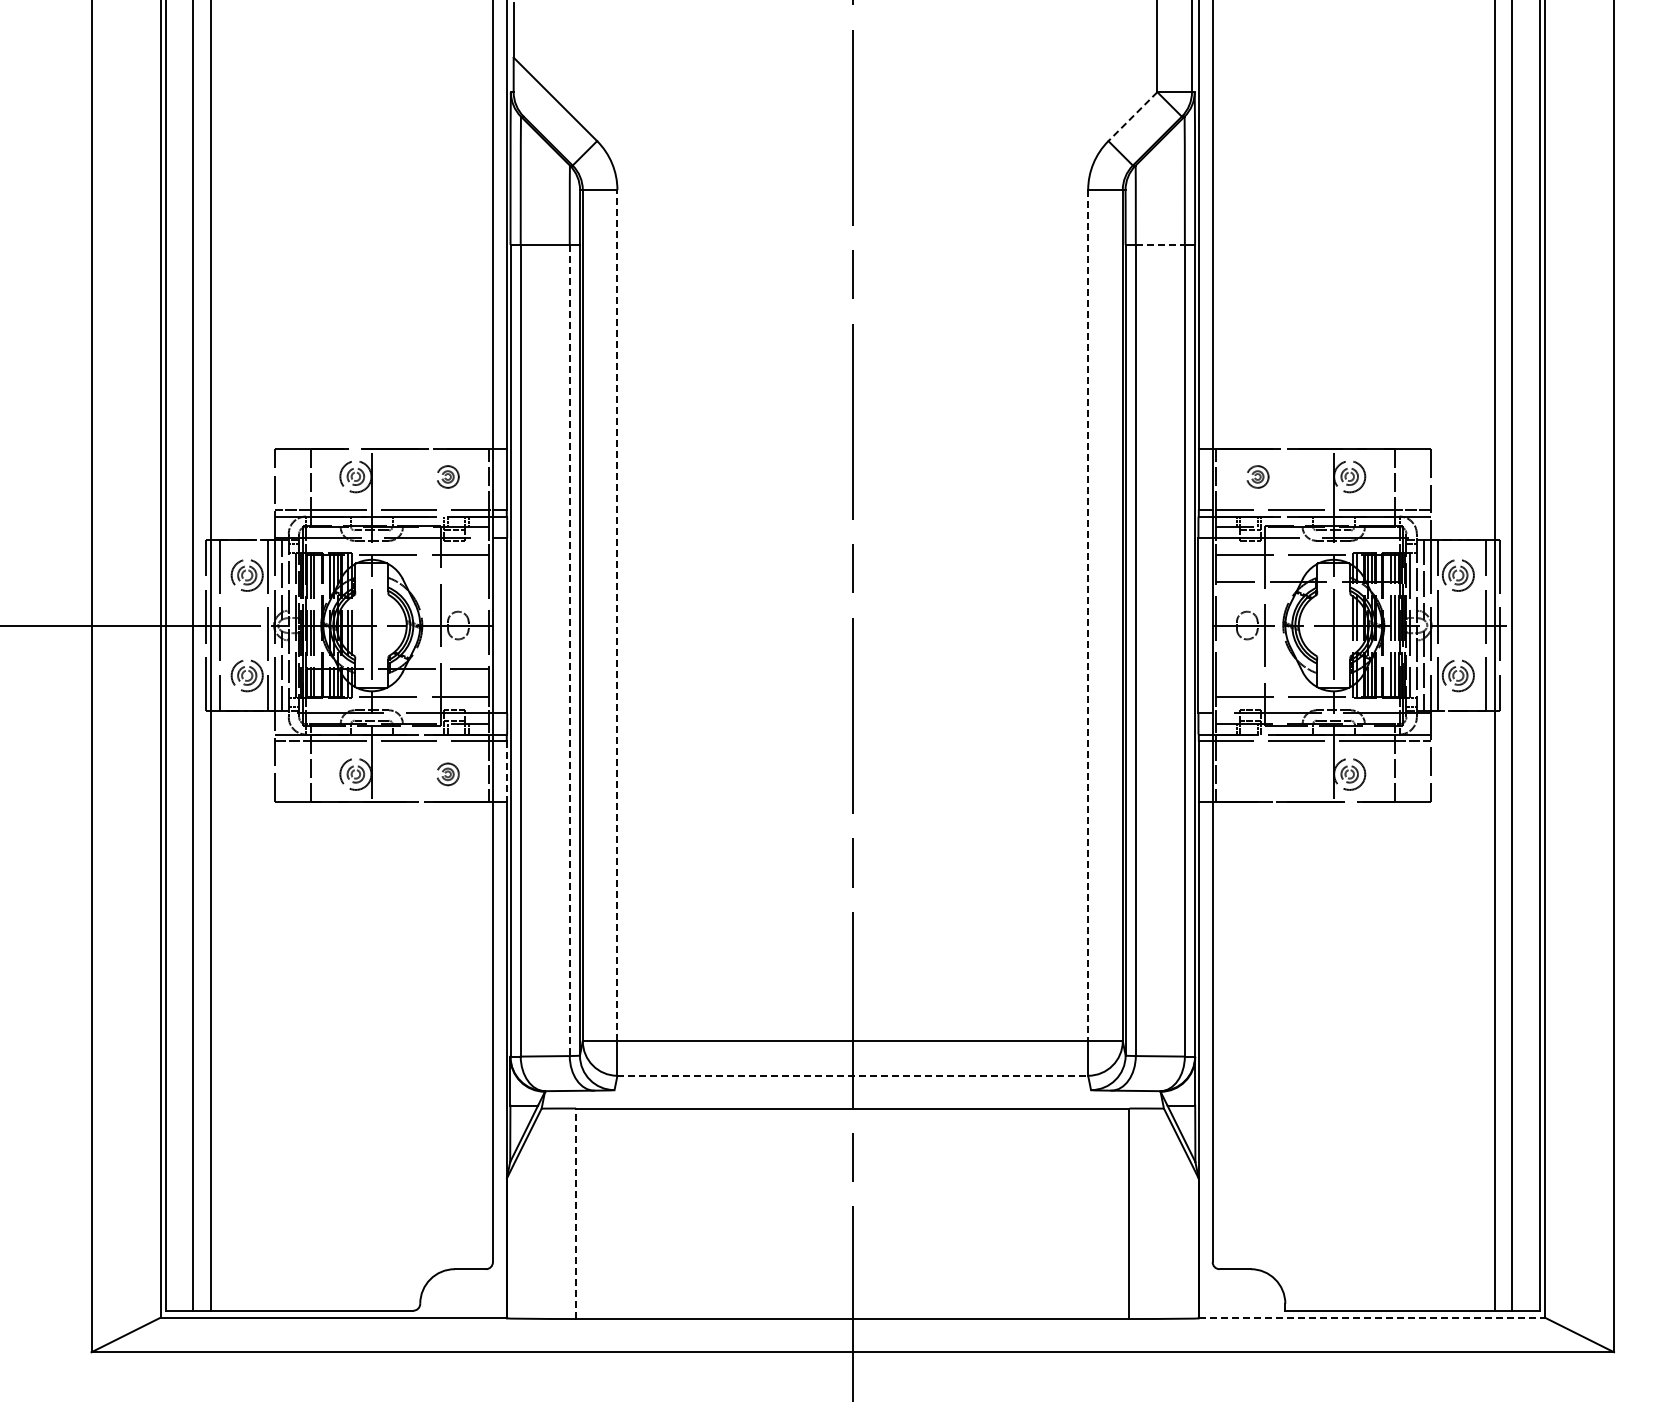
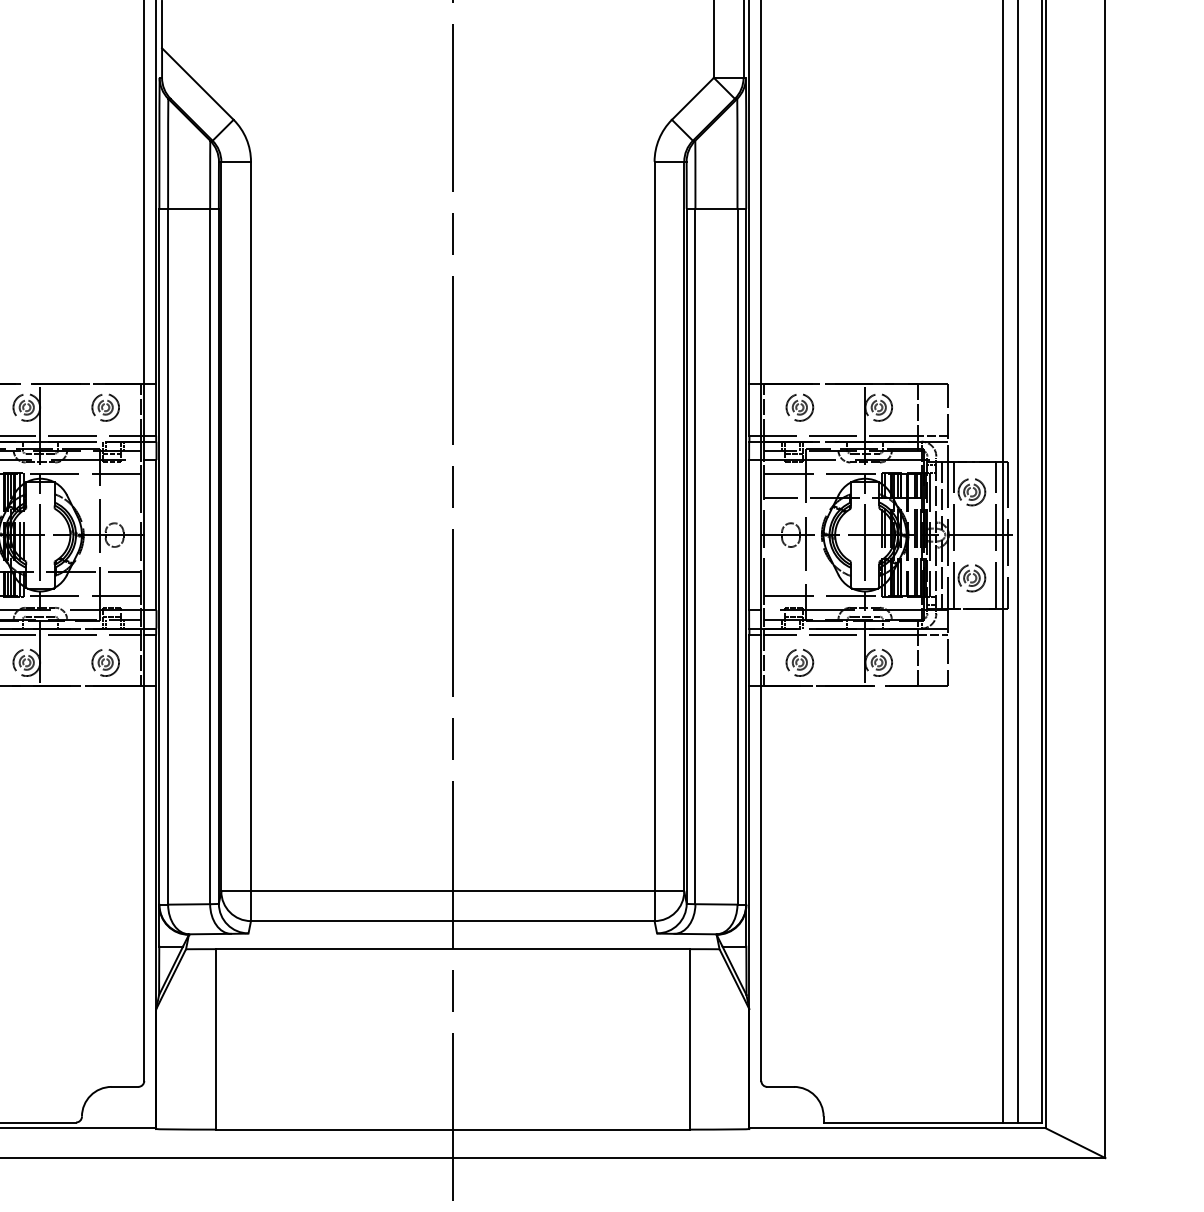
line: (1132, 116) -> (692, 98), dashed -> solid
line: (1160, 244) -> (716, 208), dashed -> solid
part: (447, 477) -> (105, 408), size x1.43
part: (1257, 477) -> (799, 408), size x1.43
line: (617, 615) -> (251, 526), dashed -> solid
line: (1088, 615) -> (654, 526), dashed -> solid
line: (569, 650) -> (209, 556), dashed -> solid
line: (506, 772) -> (155, 661), dashed -> solid
part: (447, 774) -> (105, 662), size x1.43
part: (1257, 774) -> (799, 662), added
line: (853, 1075) -> (453, 920), dashed -> solid
line: (576, 1213) -> (215, 1039), dashed -> solid
line: (1372, 1317) -> (898, 1128), dashed -> solid

